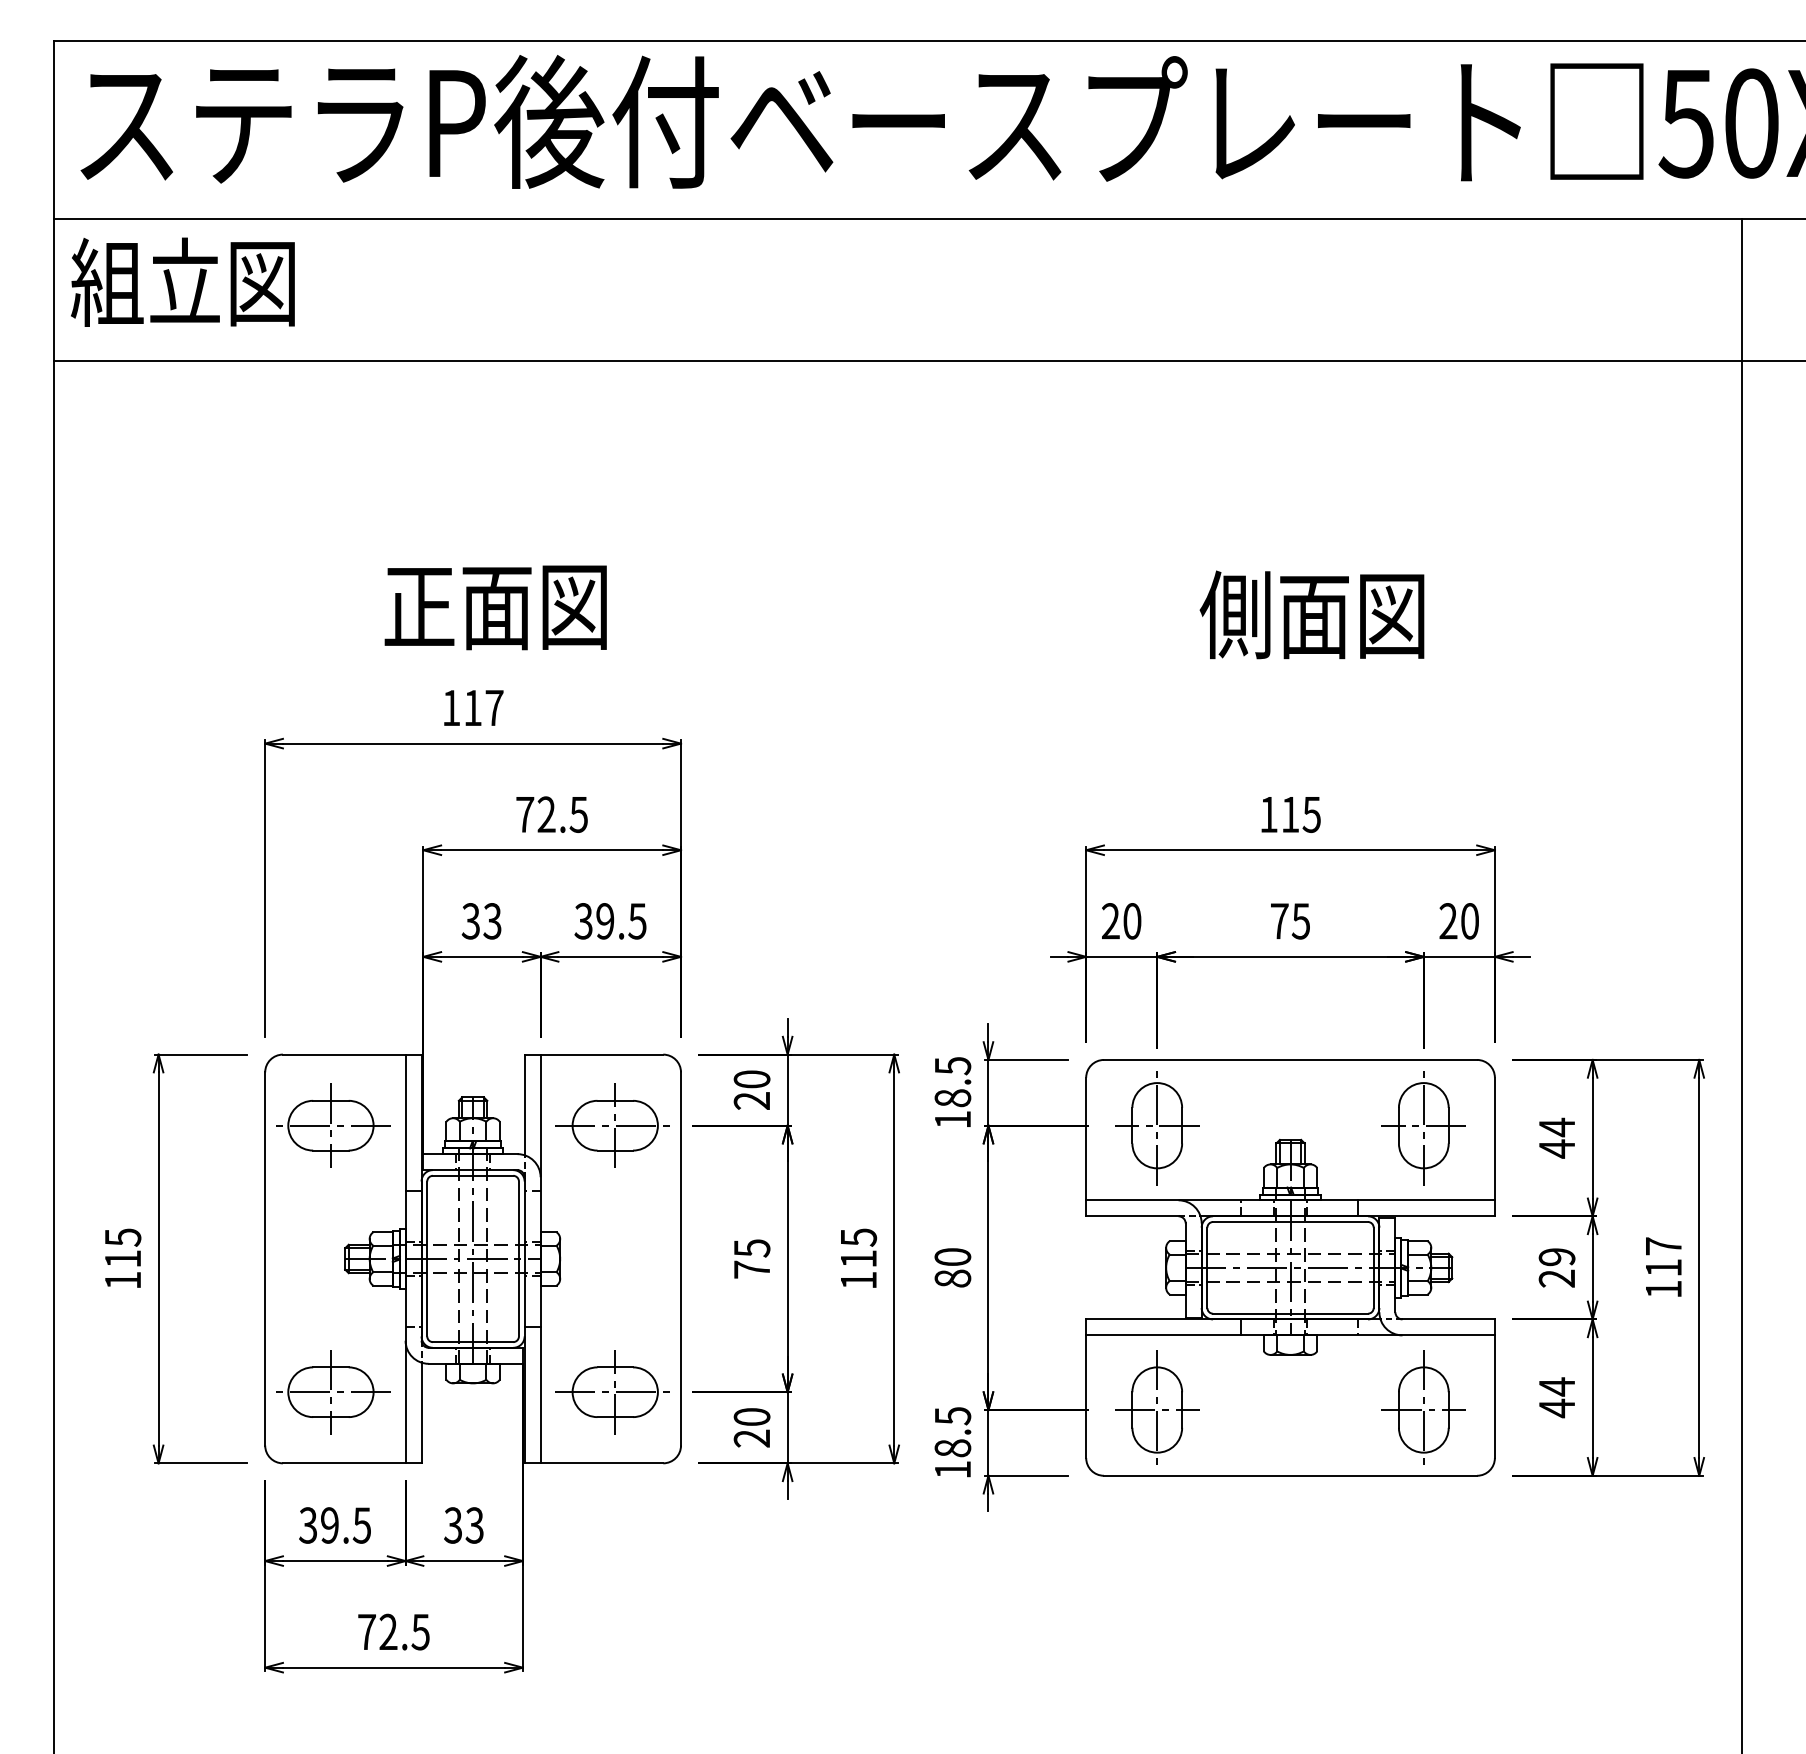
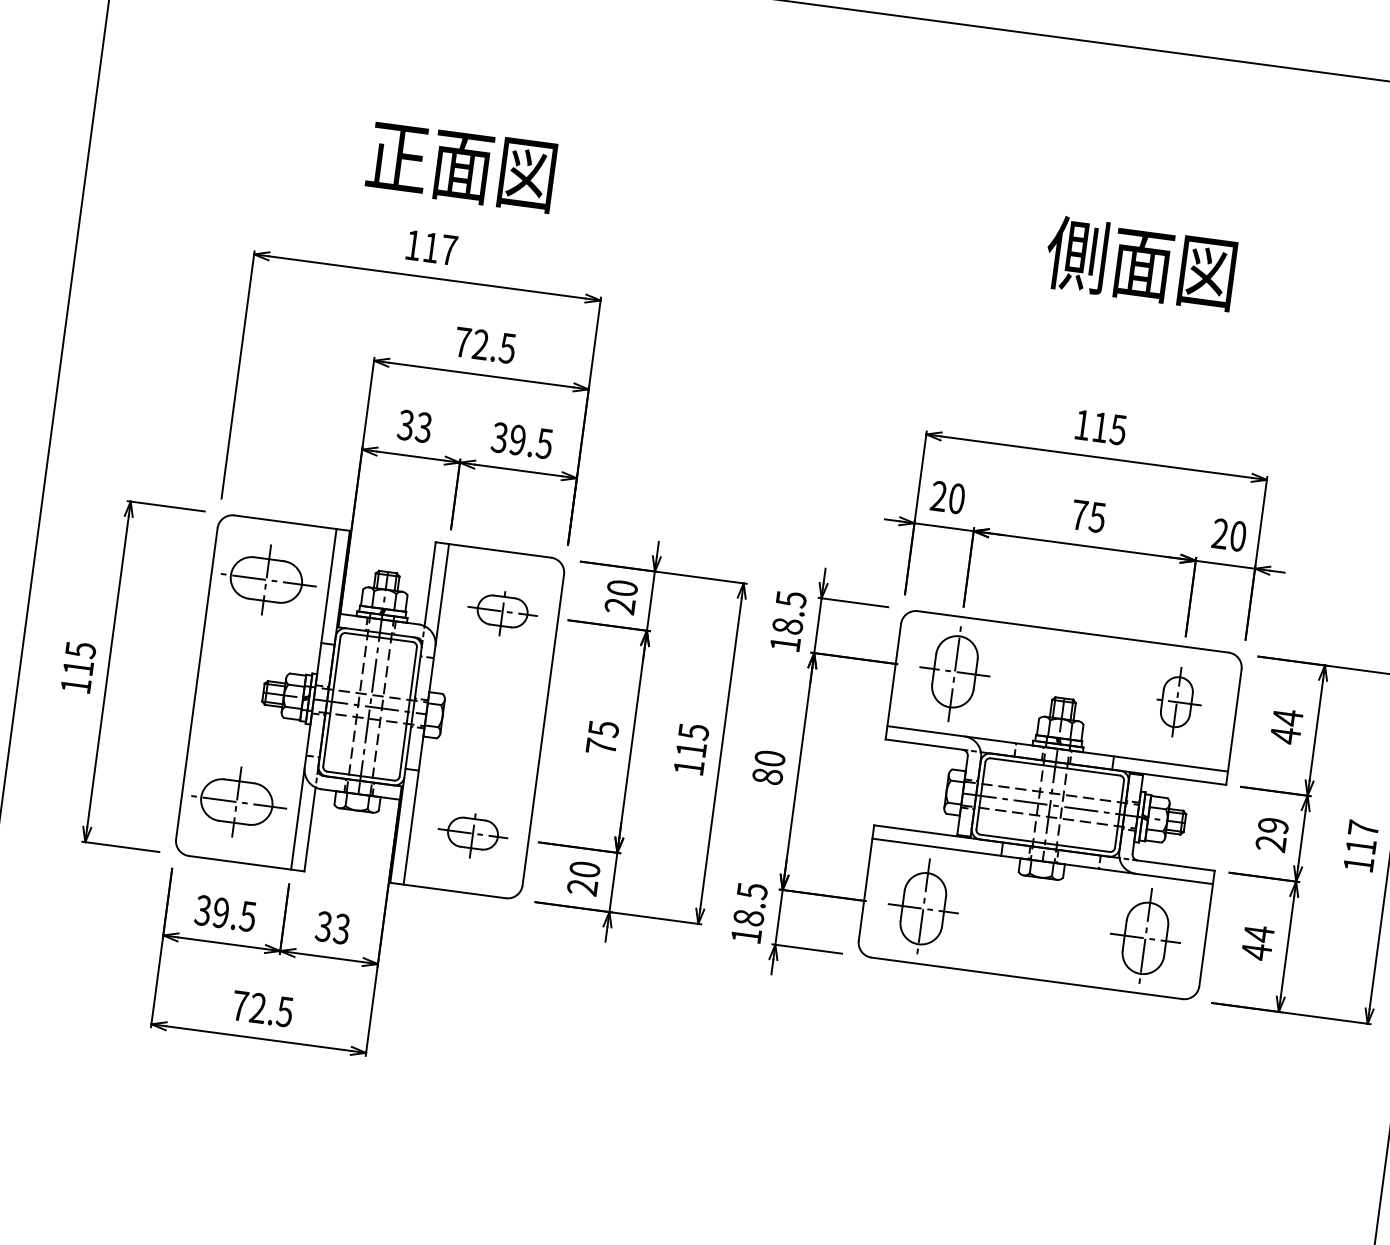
part: (612, 1125) -> (501, 611), size x0.7
part: (1423, 1128) -> (1176, 703), size x0.7
part: (612, 1392) -> (471, 833), size x0.7

